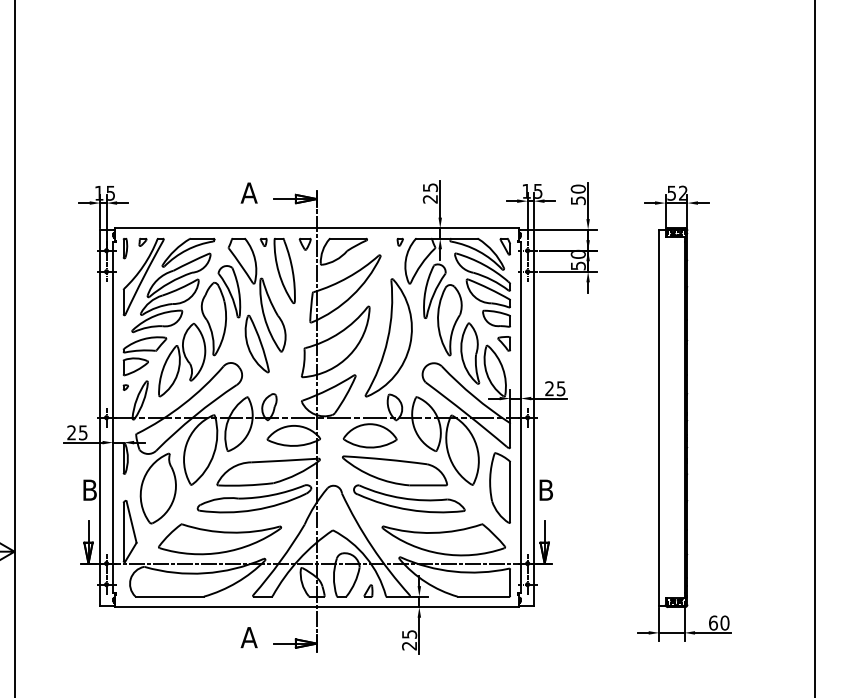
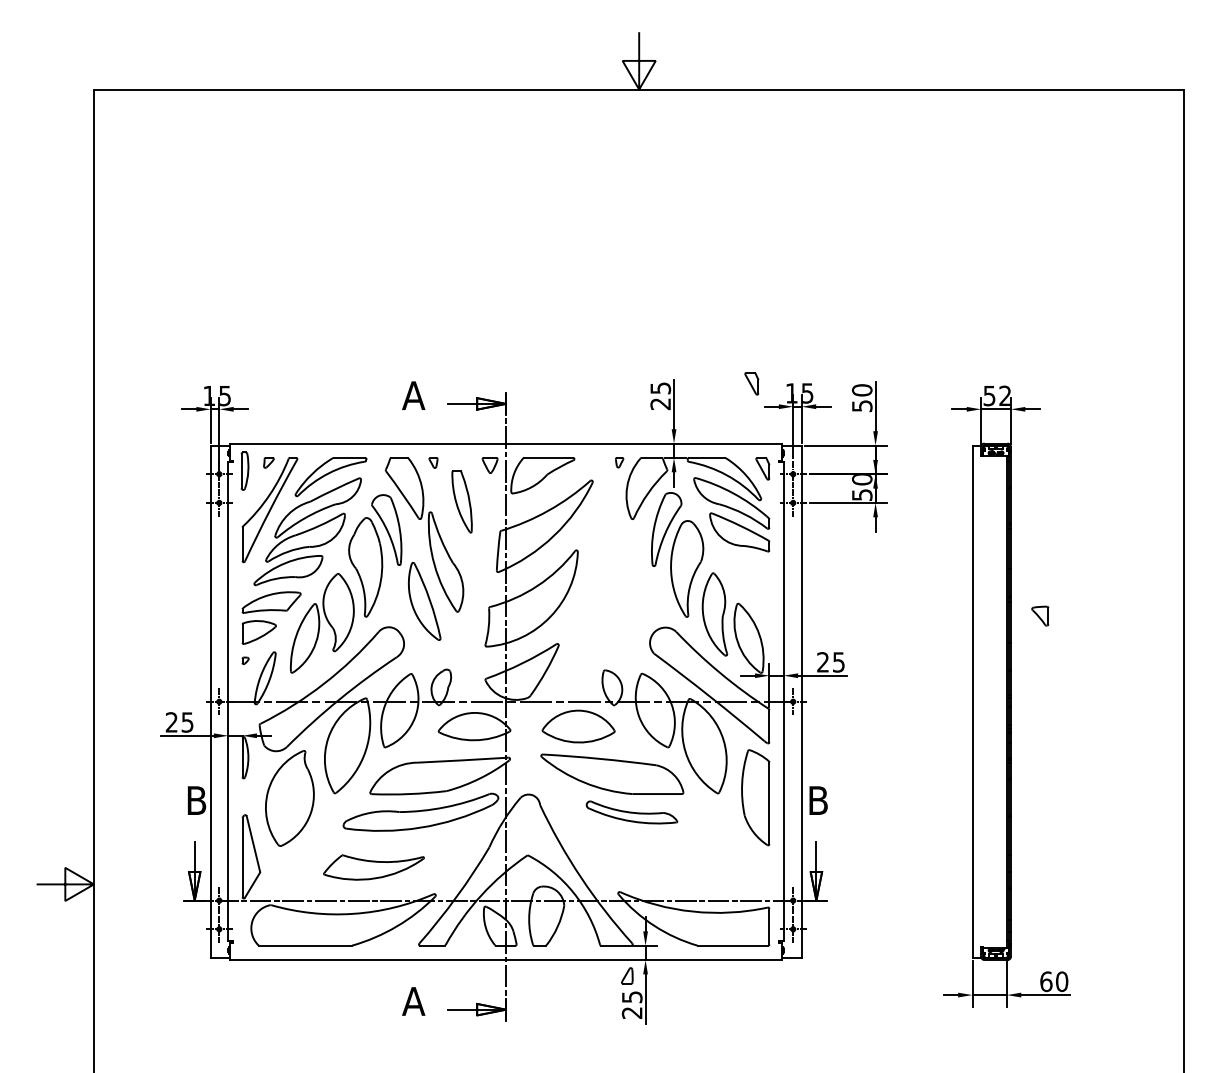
part: (497, 184) -> (751, 383), added
part: (125, 248) -> (244, 471), size x1.4
part: (284, 270) -> (461, 501), size x0.7
part: (496, 318) -> (750, 566), removed
part: (388, 337) -> (603, 592), removed
part: (504, 343) -> (1040, 615), moved
part: (409, 498) -> (631, 812), size x0.6
part: (219, 539) -> (373, 867), size x0.6
part: (443, 540) -> (678, 868), removed
part: (368, 590) -> (627, 975), moved

